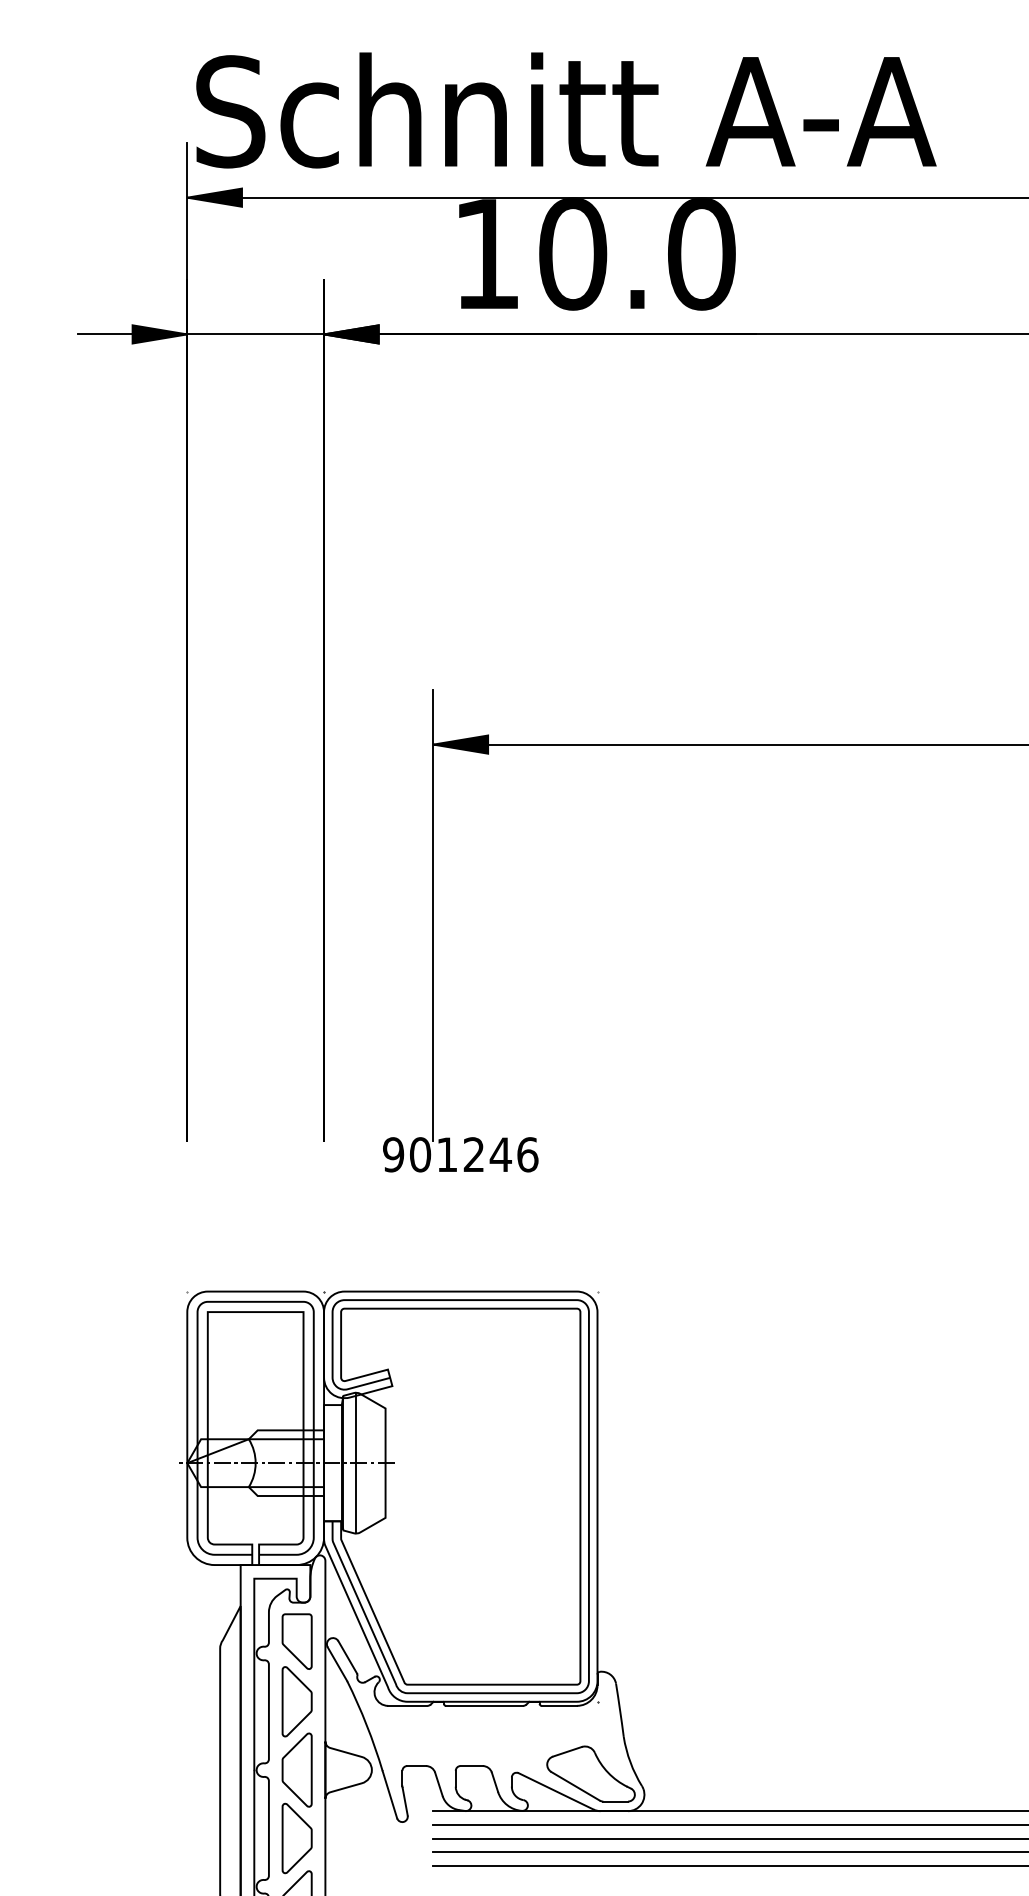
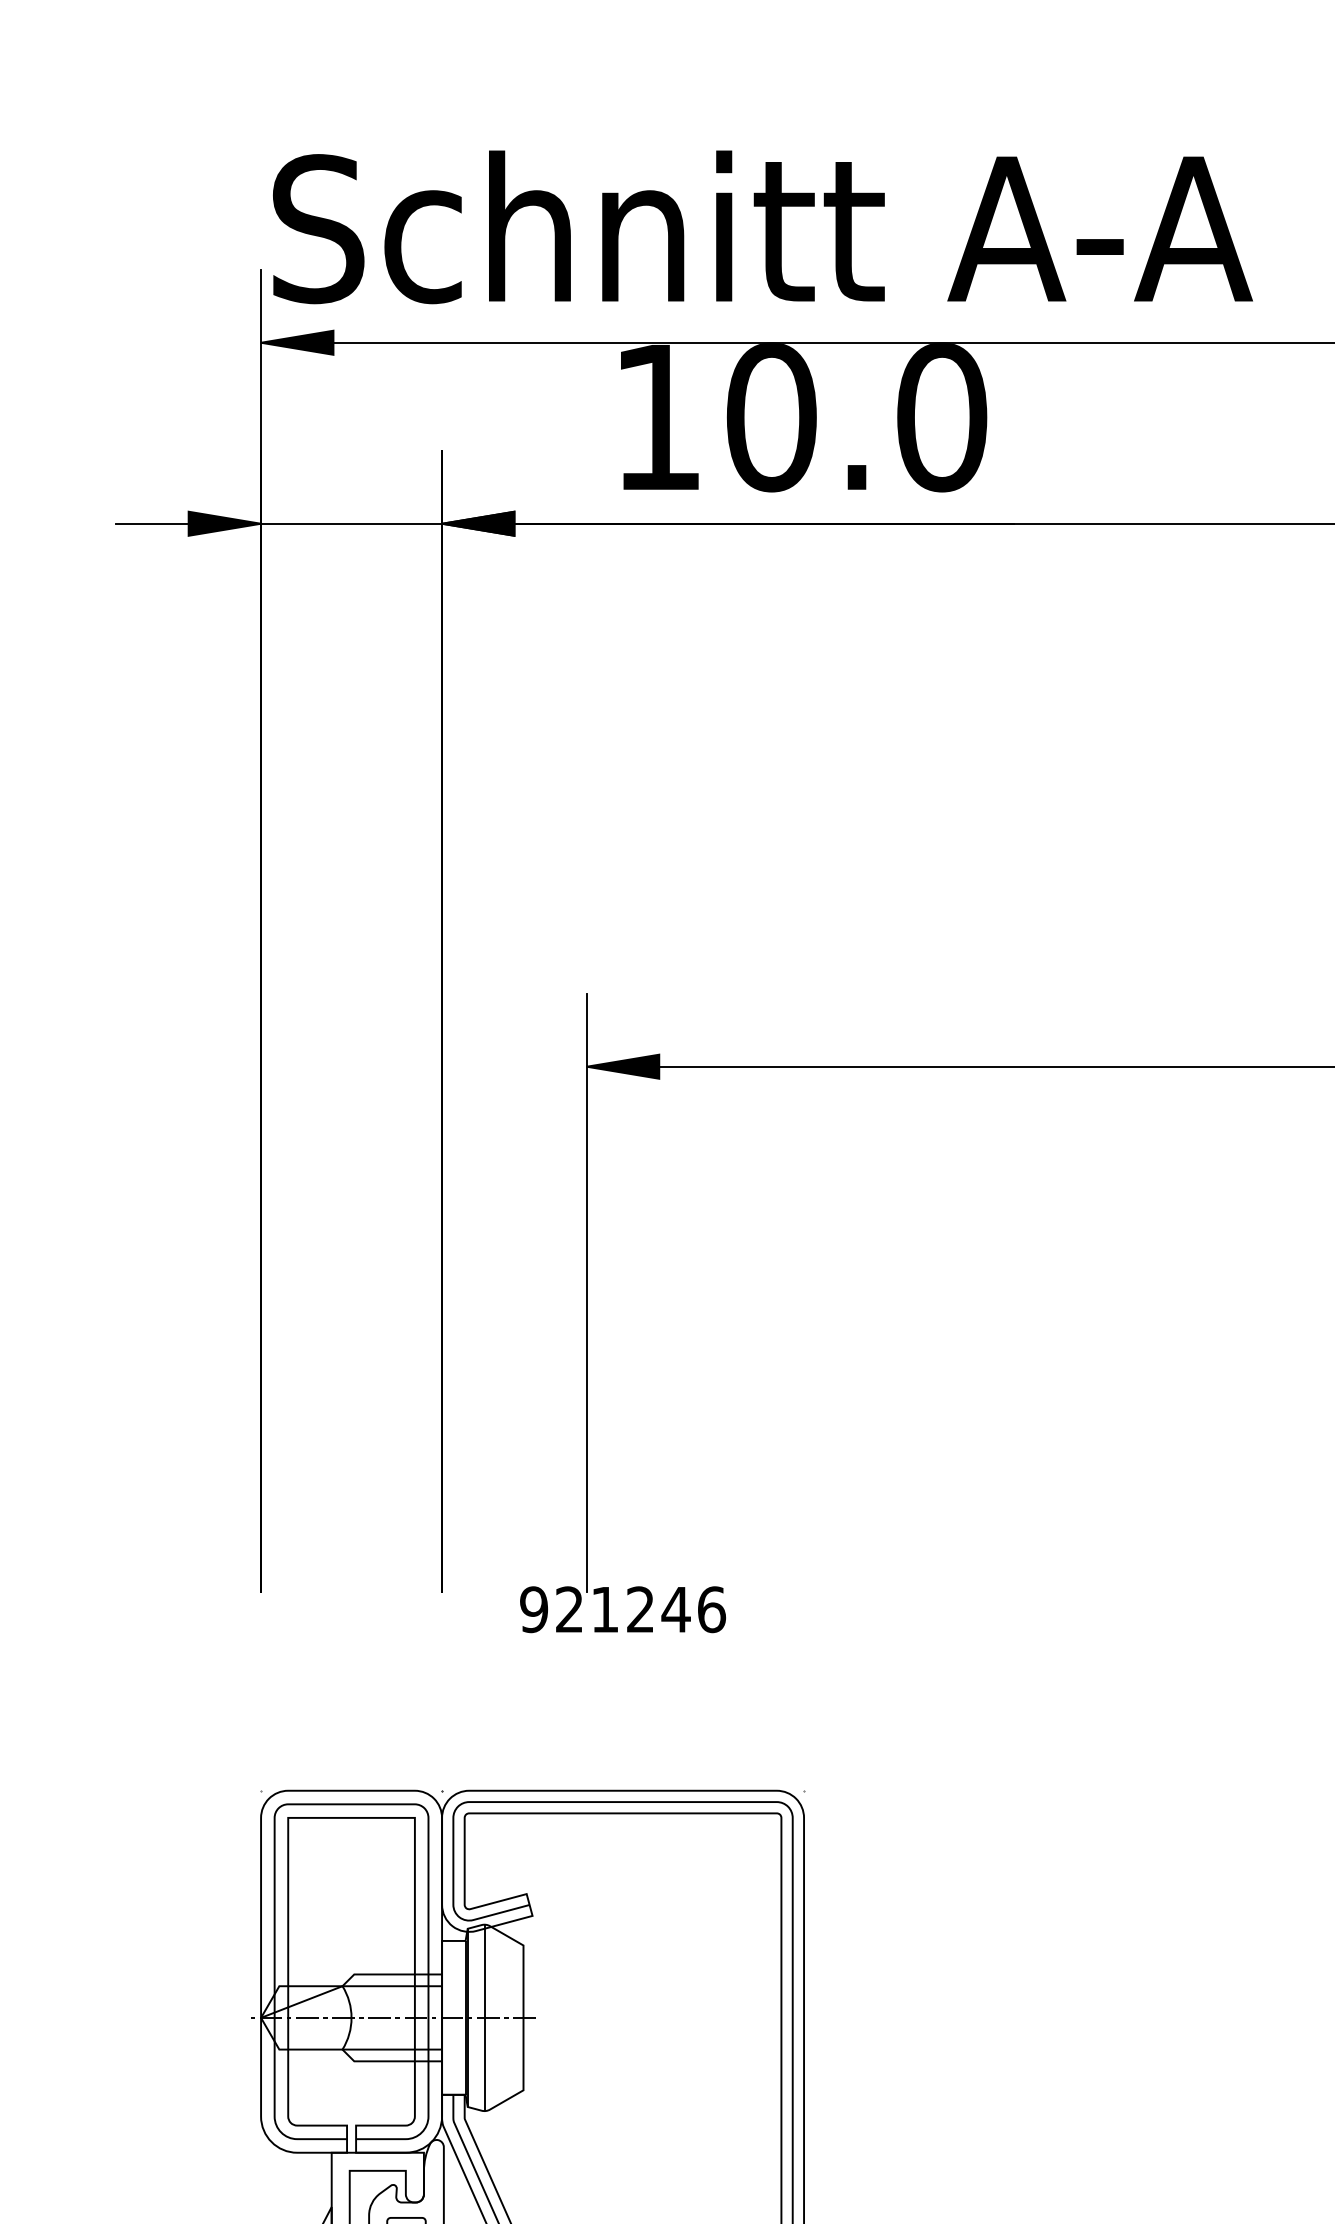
text: (420, 1154) -> (569, 1609), 901246 -> 921246

